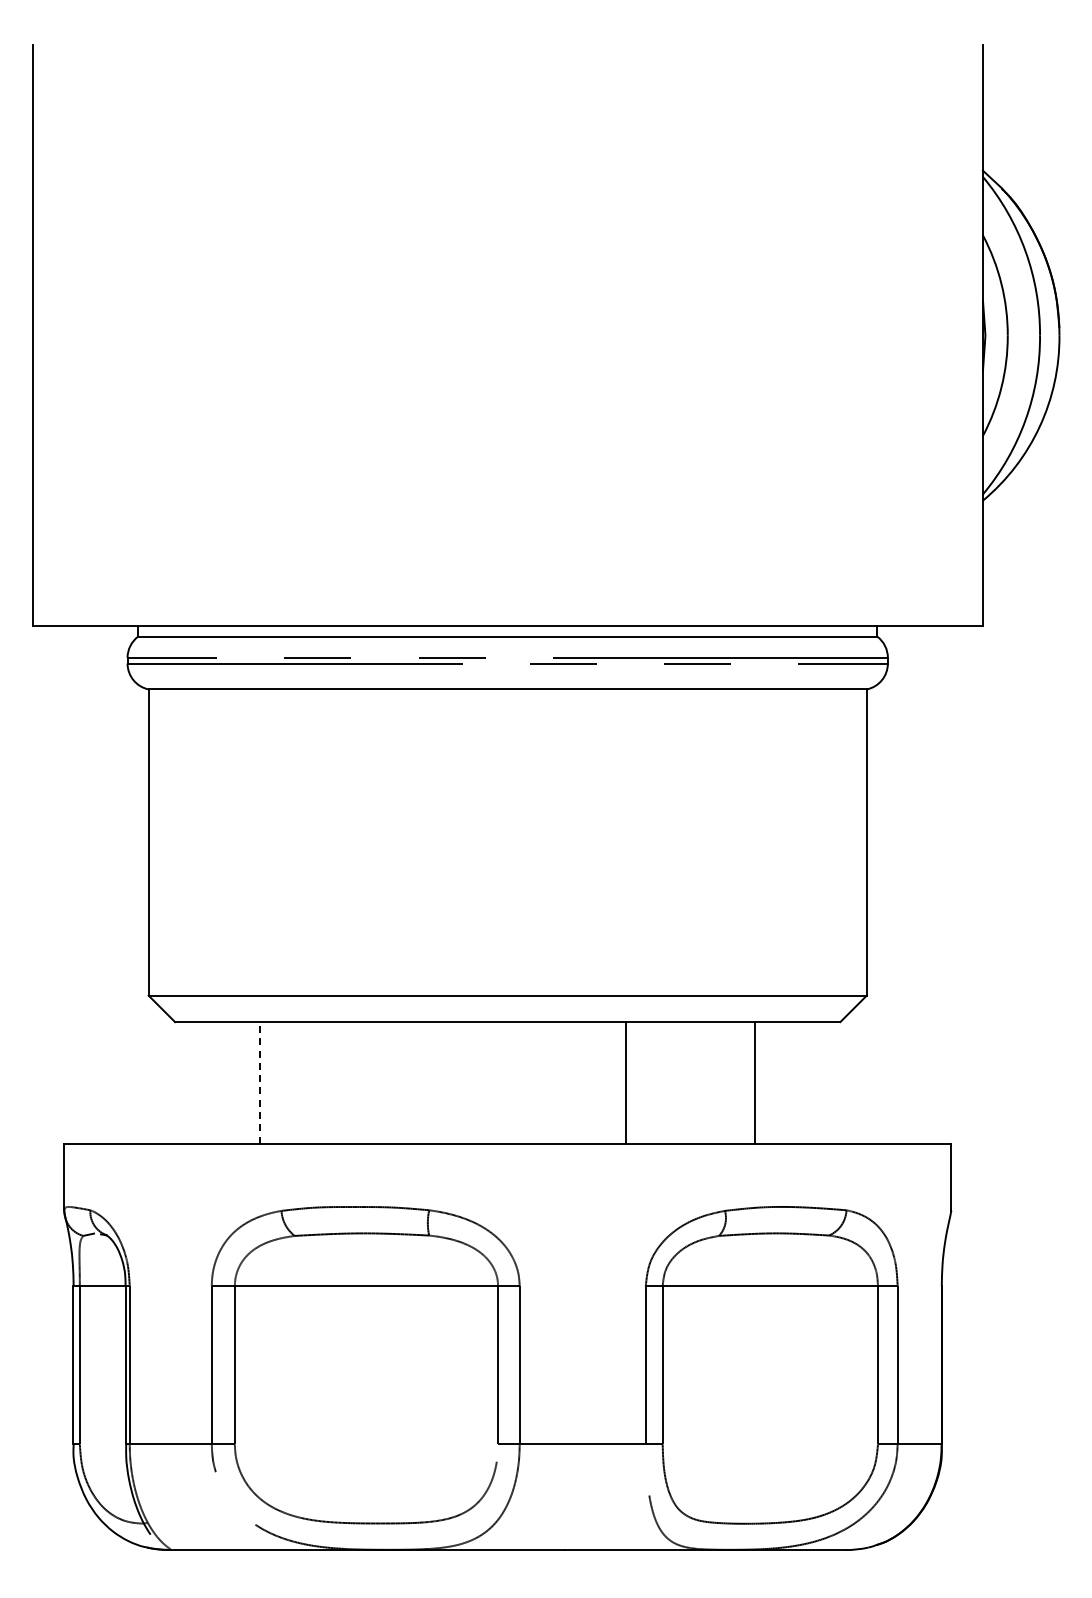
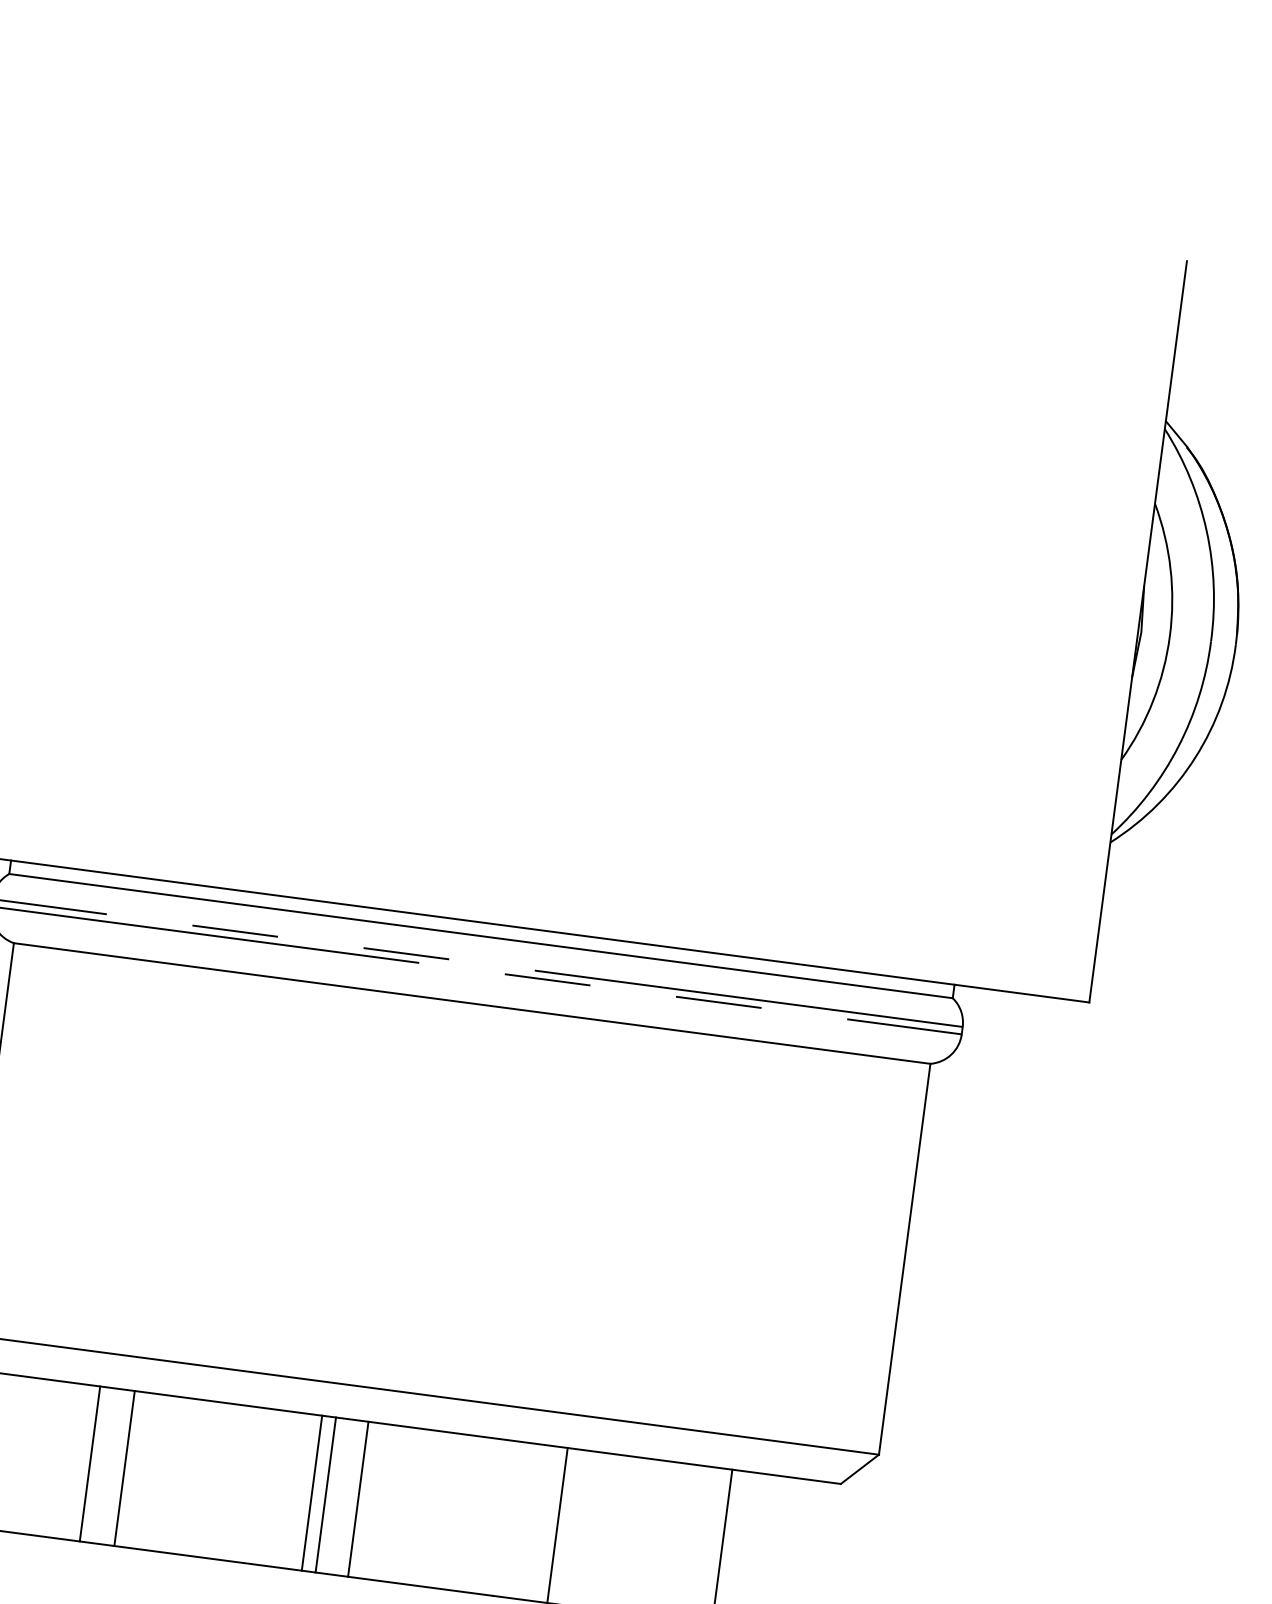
line: (260, 1082) -> (90, 1463), dashed -> solid
line: (287, 1082) -> (125, 1468), added
line: (434, 1082) -> (312, 1492), added
line: (444, 1082) -> (325, 1494), added
line: (470, 1082) -> (358, 1498), added

